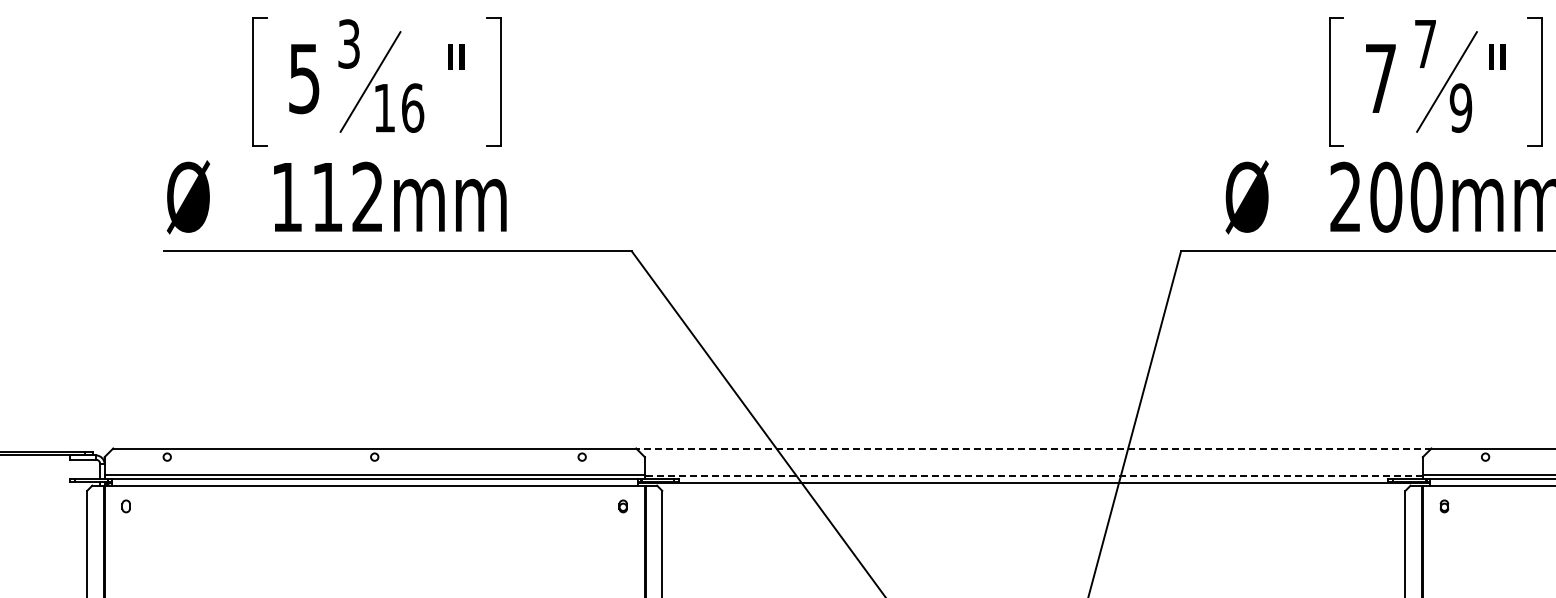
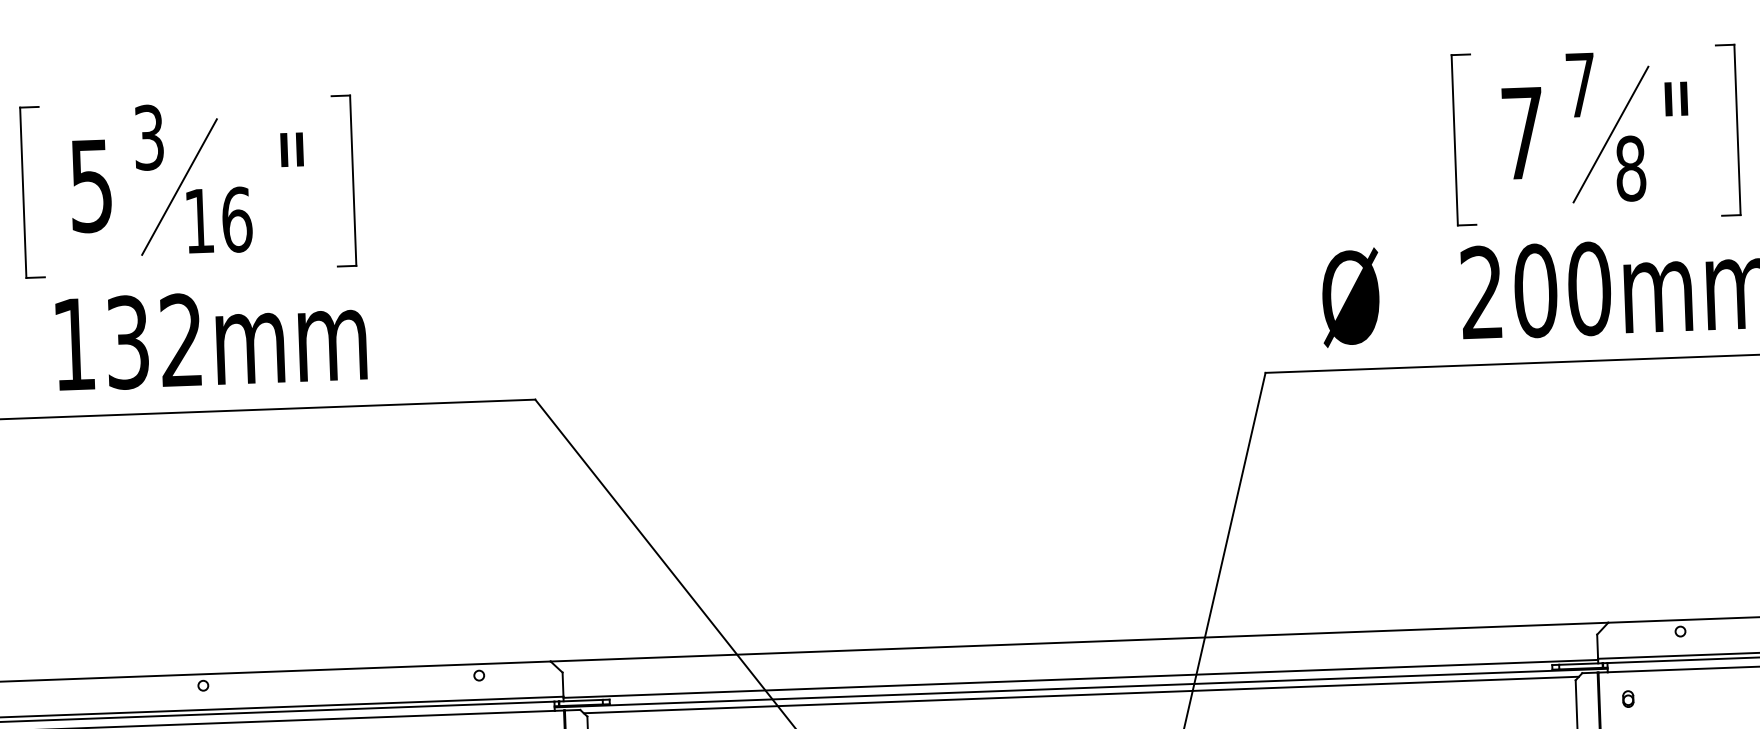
text: (1460, 107) -> (1630, 167), 9 -> 8
text: (327, 196) -> (127, 341), 112mm -> 132mm
line: (1033, 448) -> (1078, 642), dashed -> solid
line: (1033, 476) -> (1080, 679), dashed -> solid
line: (1033, 488) -> (1080, 695), added

